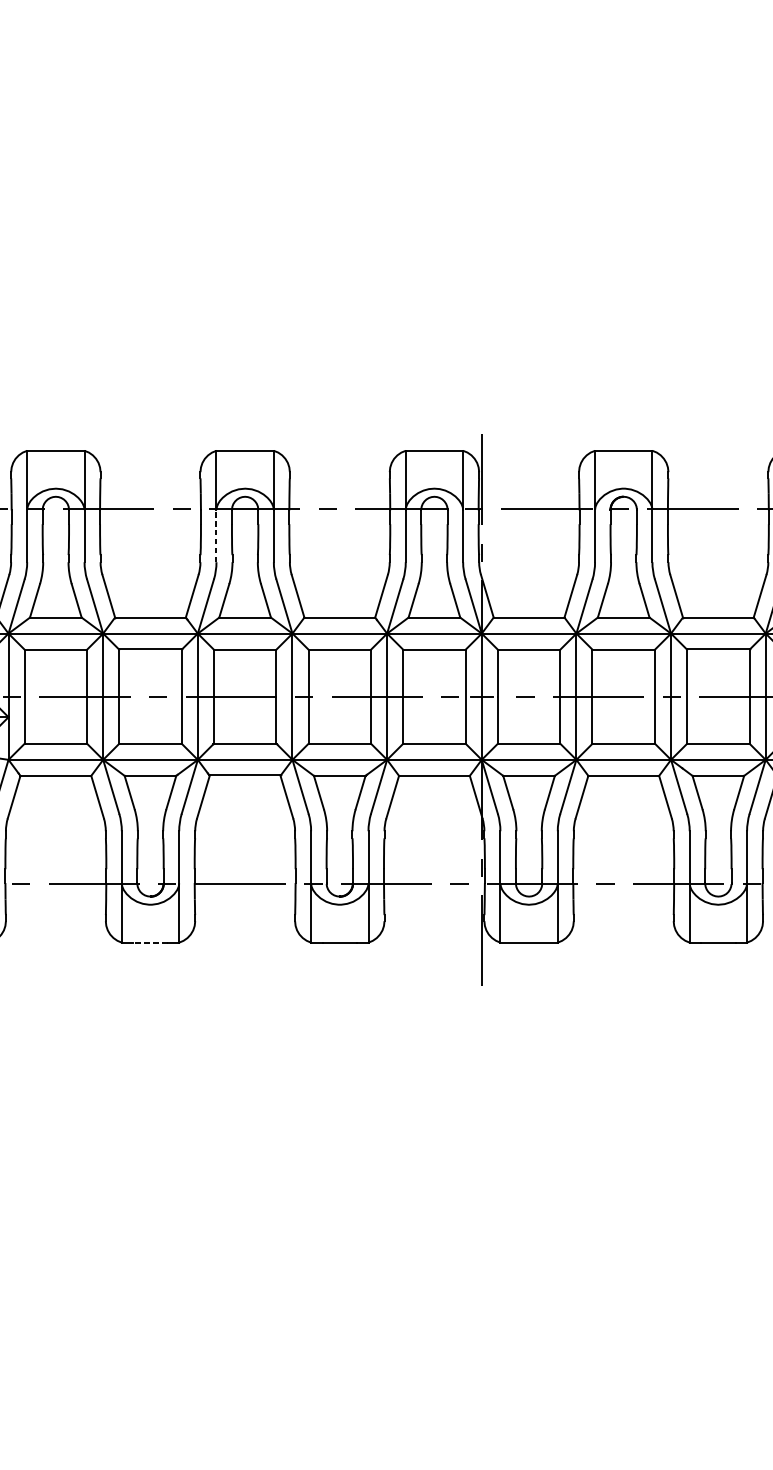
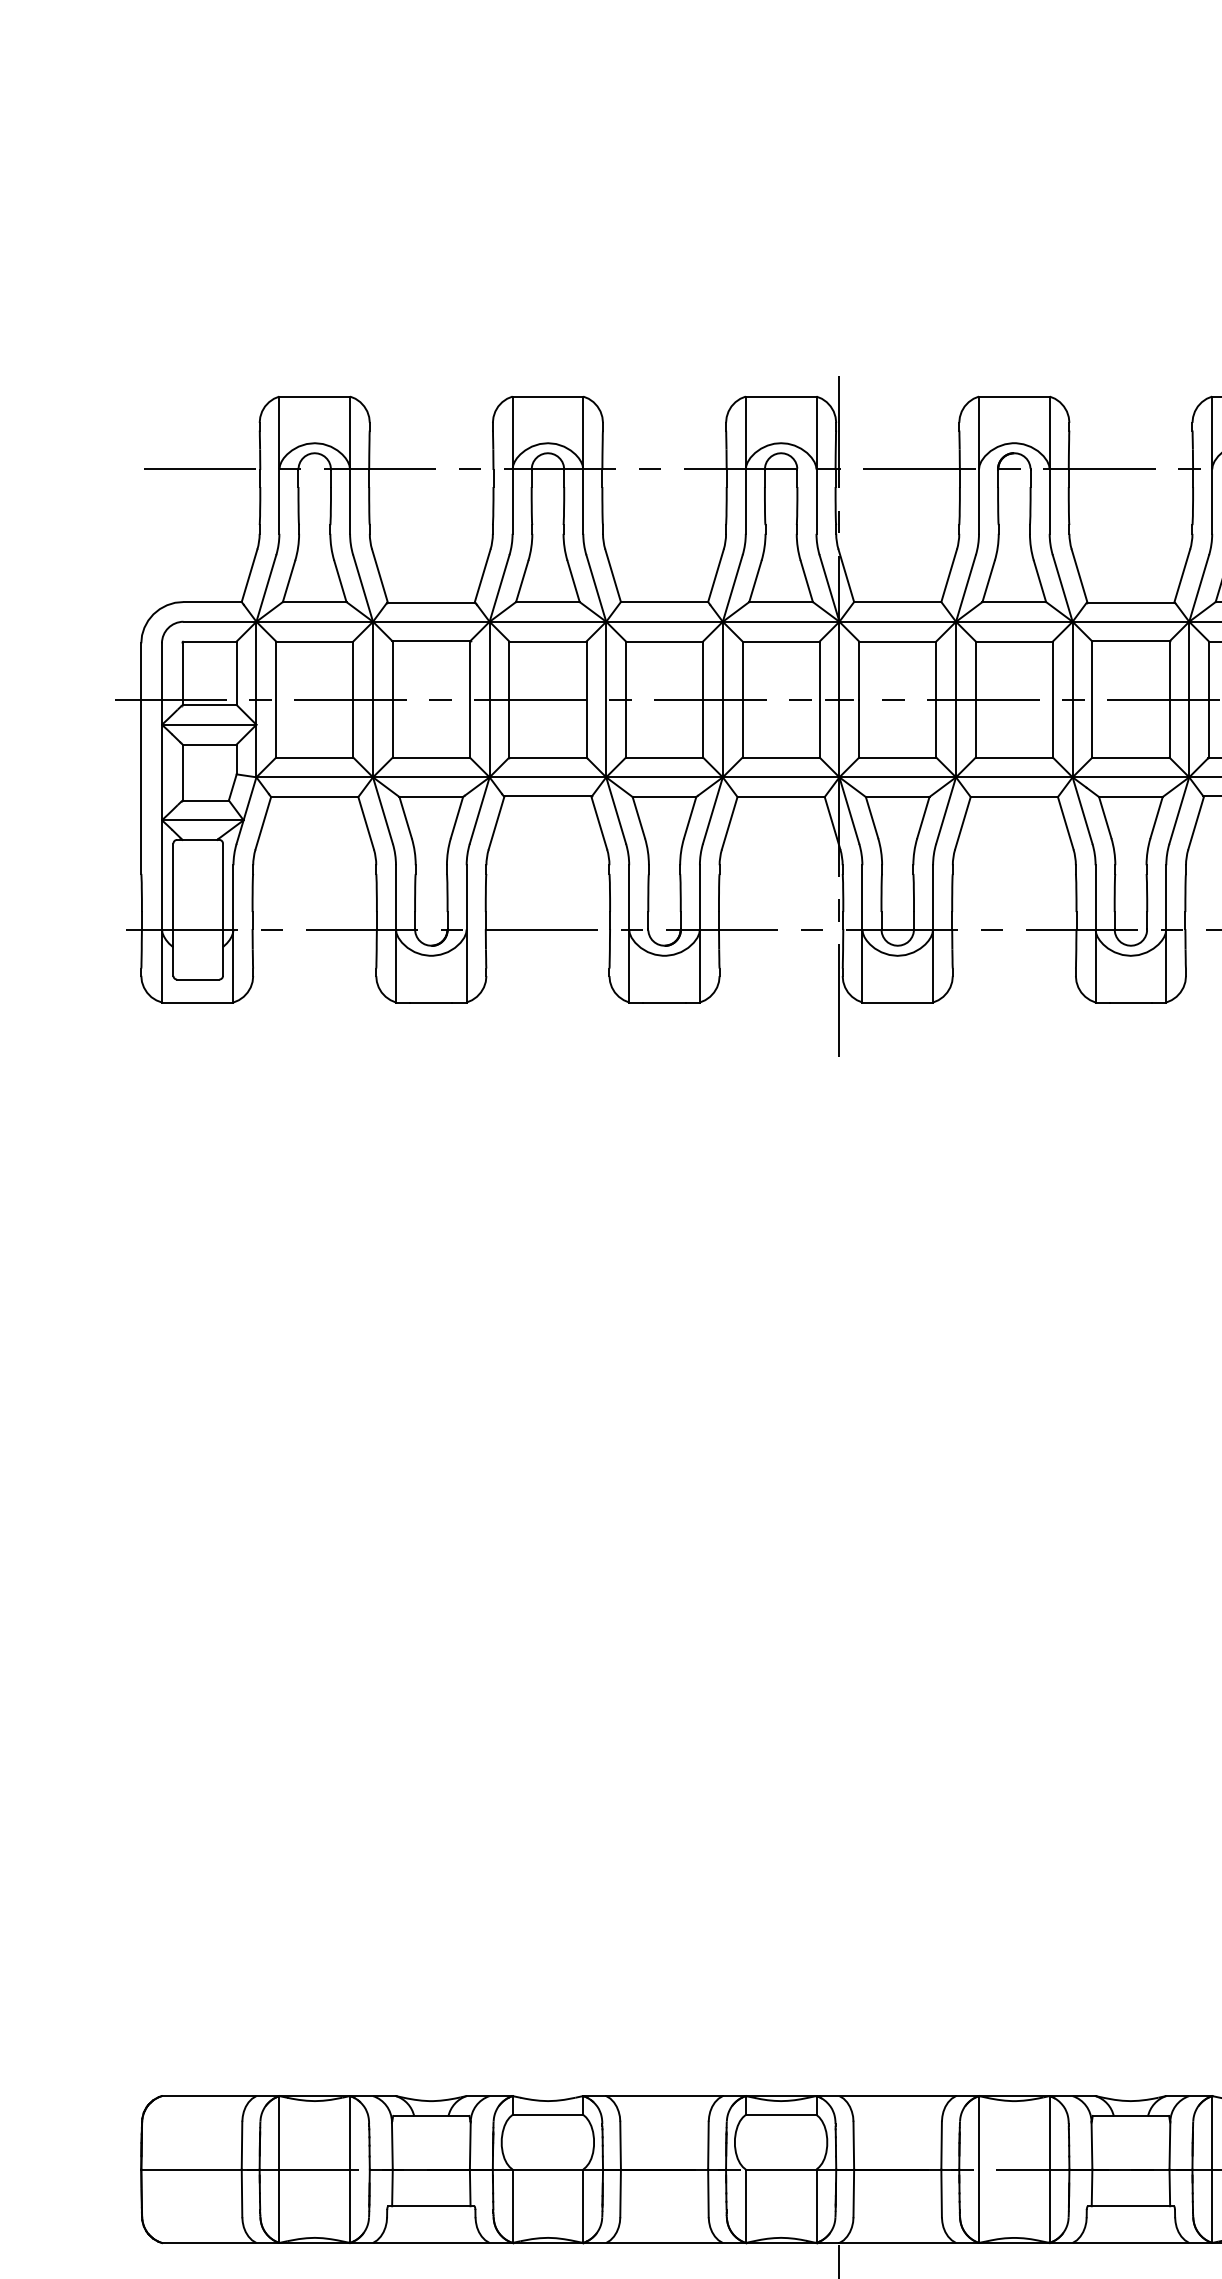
line: (216, 535) -> (512, 501), dashed -> solid
line: (149, 942) -> (430, 1002), dashed -> solid

